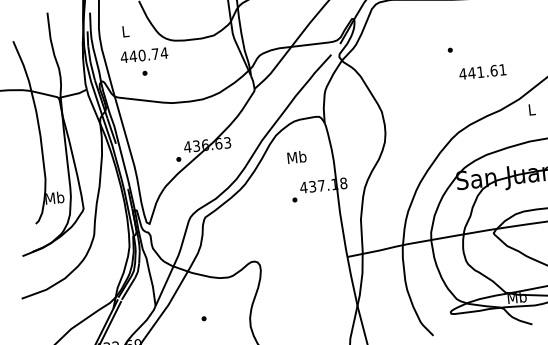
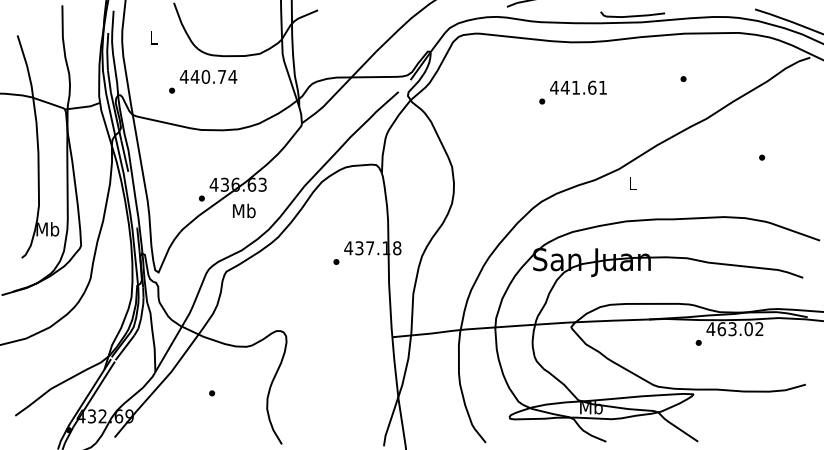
text: (144, 54) -> (208, 76), moved
text: (482, 71) -> (578, 87), moved
text: (297, 156) -> (244, 210), moved

